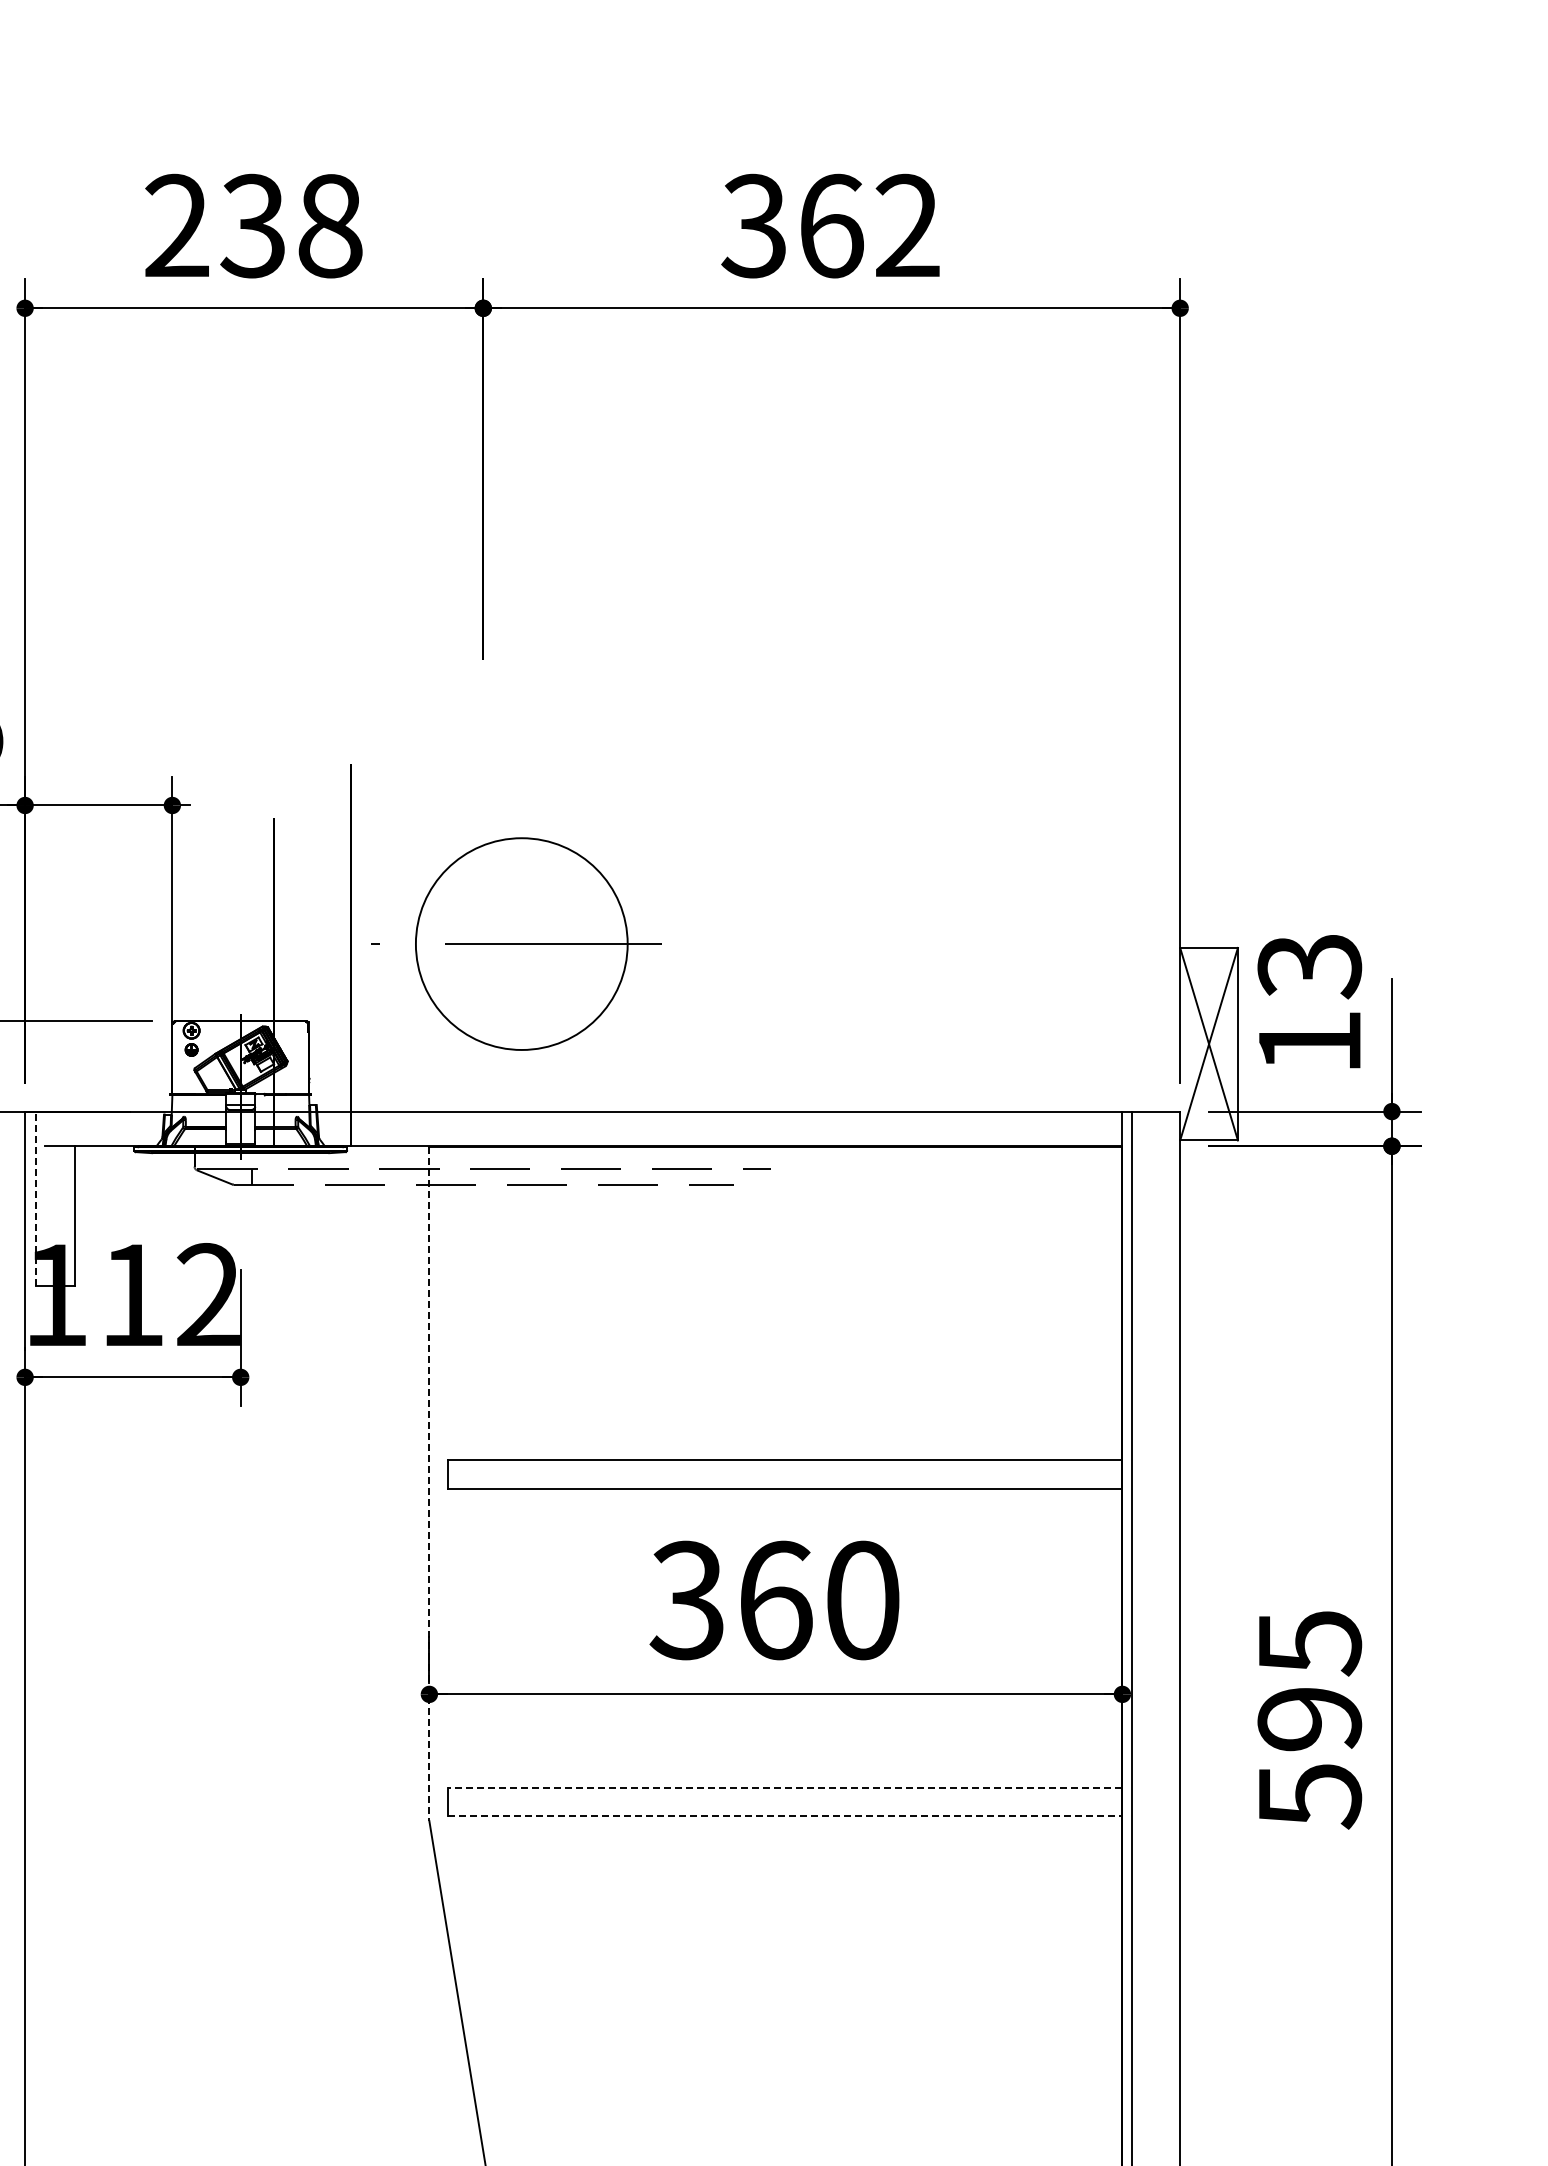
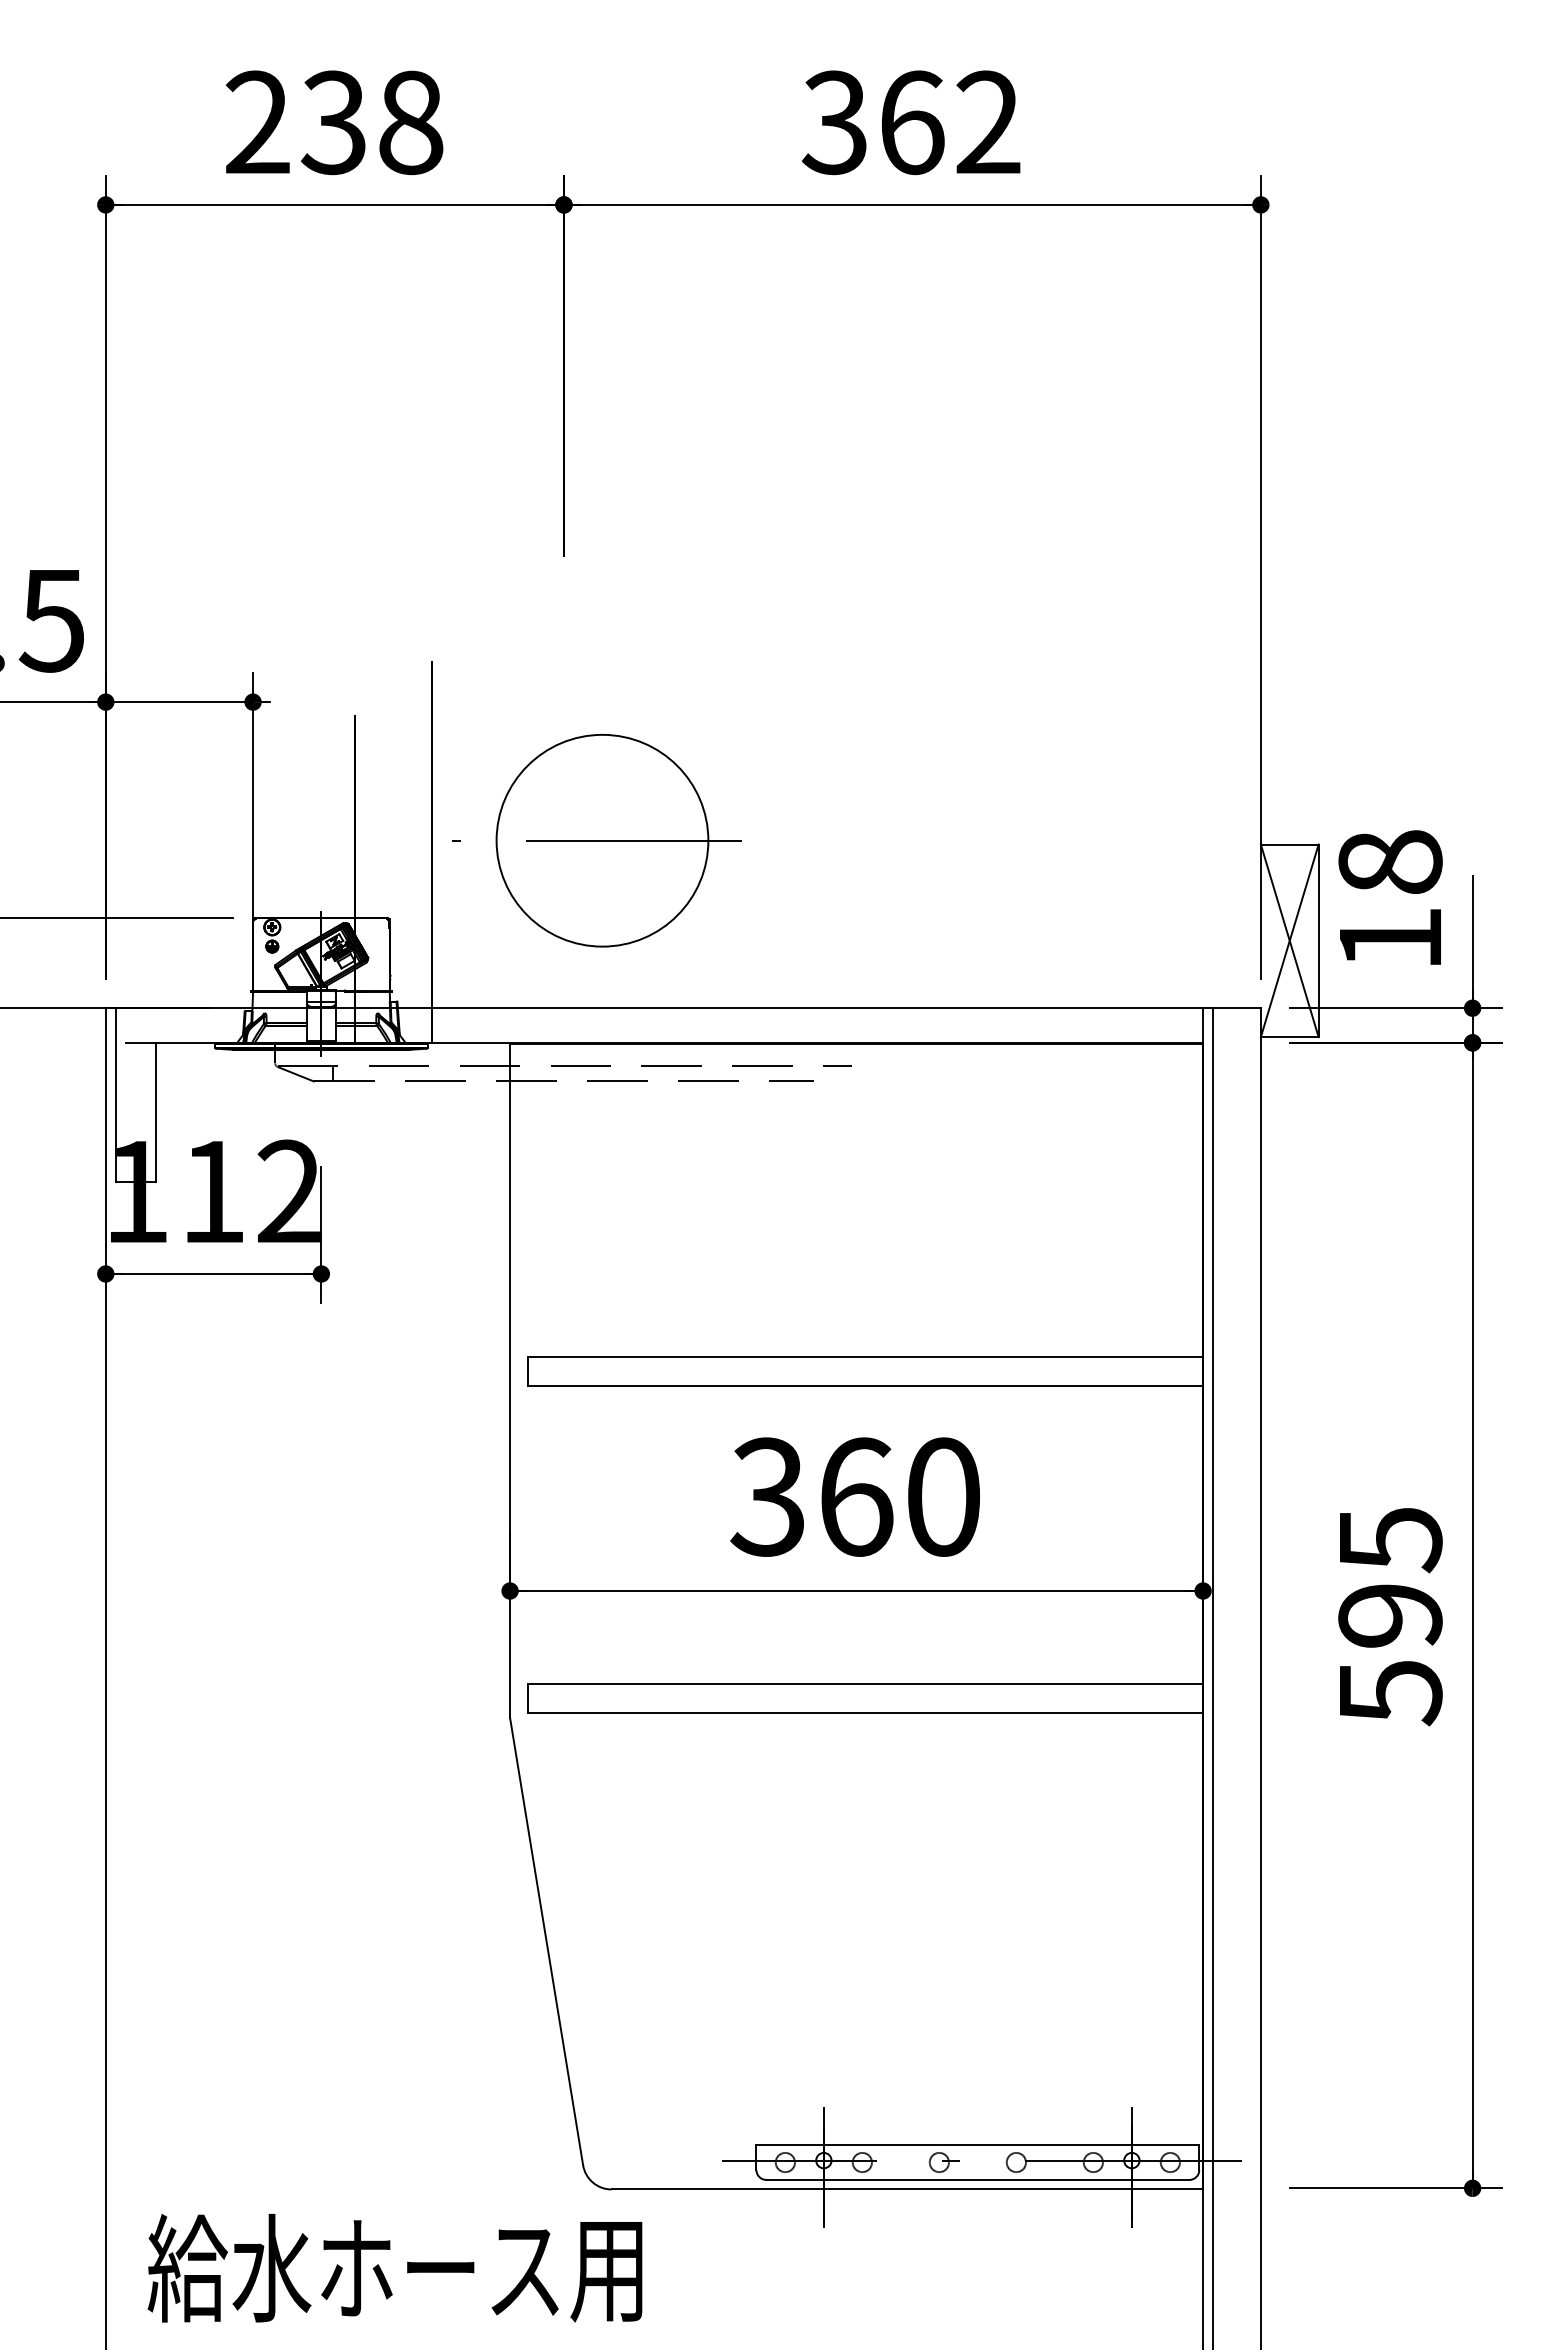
text: (1309, 966) -> (1390, 863), 13 -> 18
line: (35, 1197) -> (116, 1094), dashed -> solid
line: (429, 1483) -> (510, 1380), dashed -> solid
line: (784, 1787) -> (865, 1684), dashed -> solid
line: (785, 1816) -> (866, 1713), dashed -> solid

